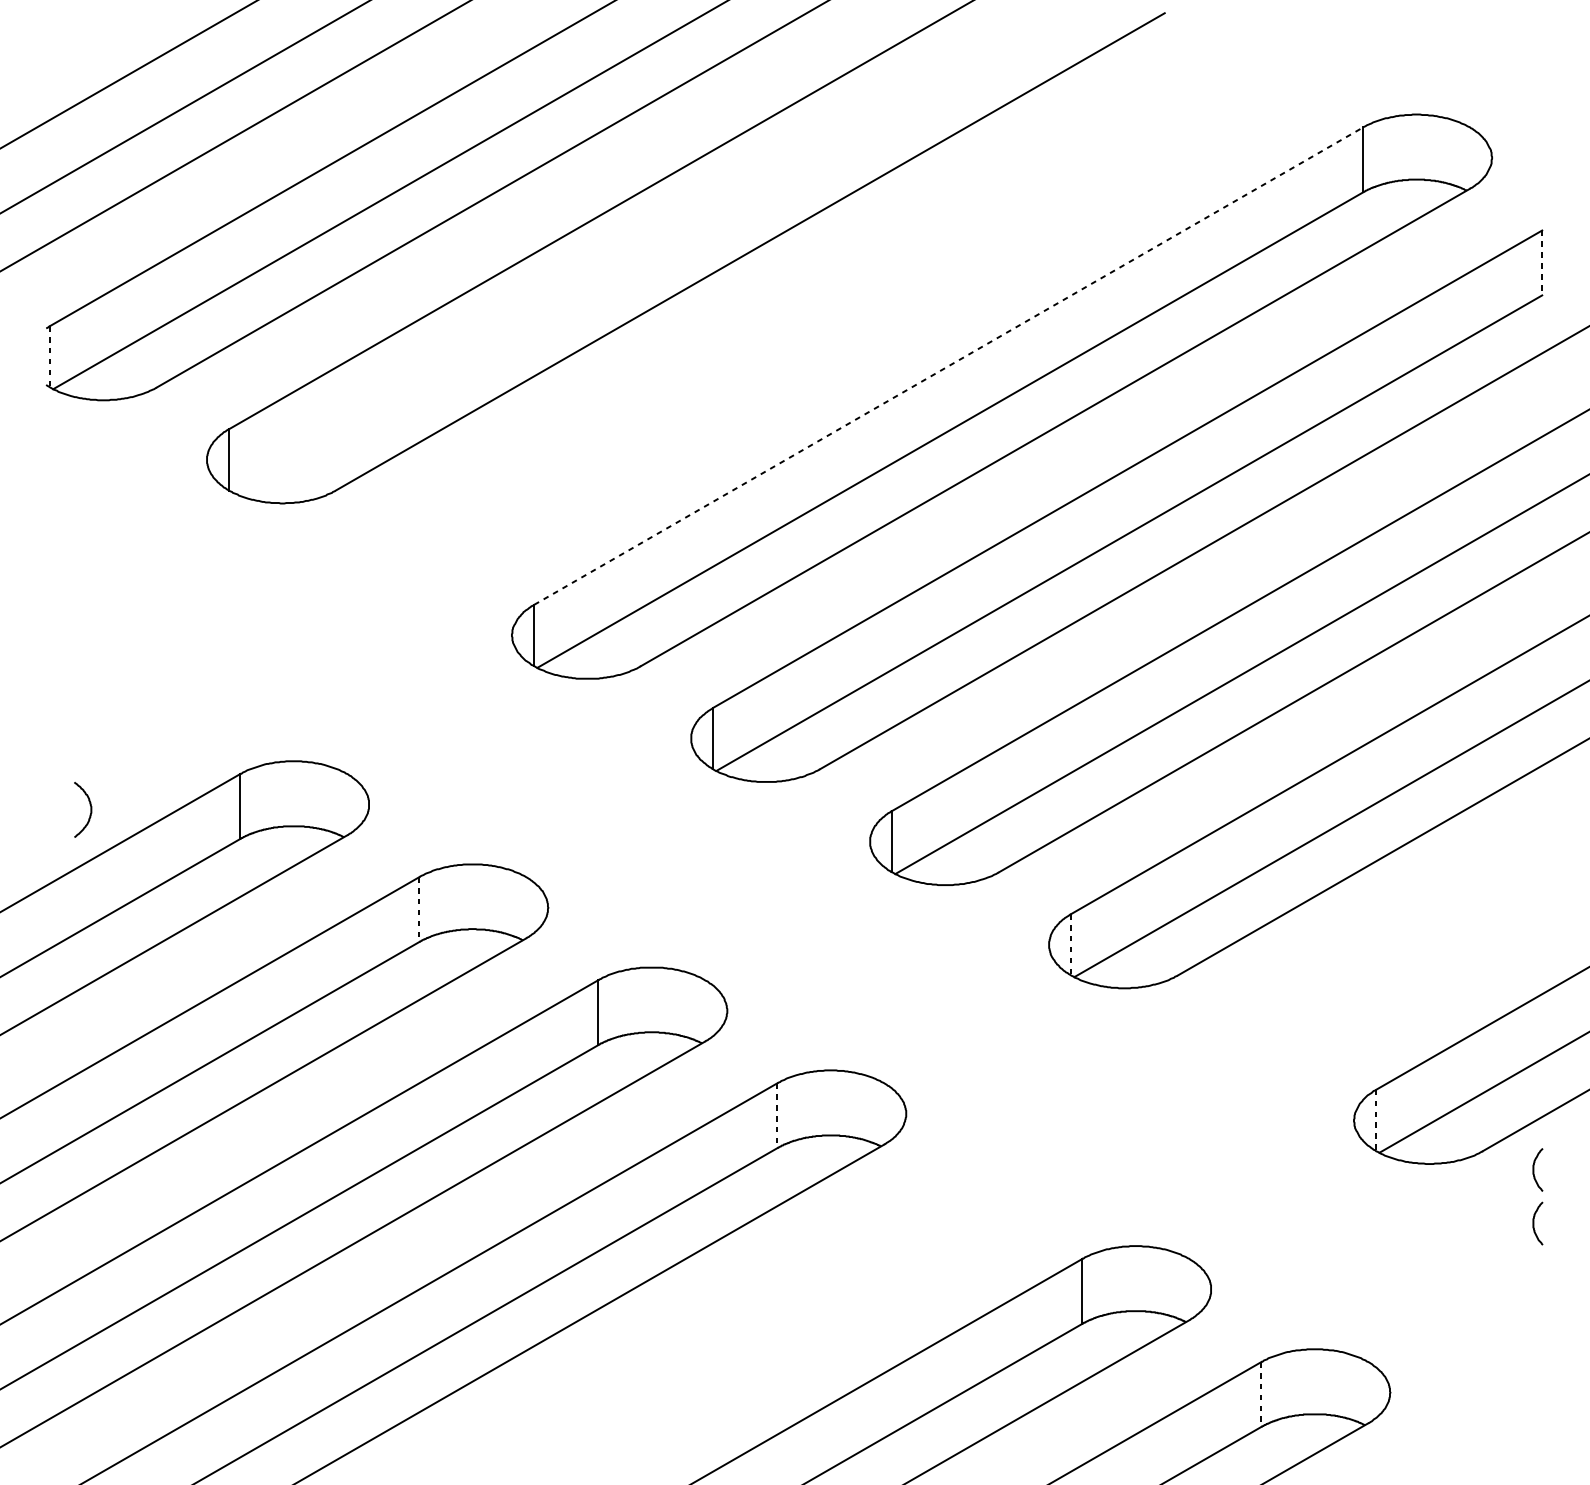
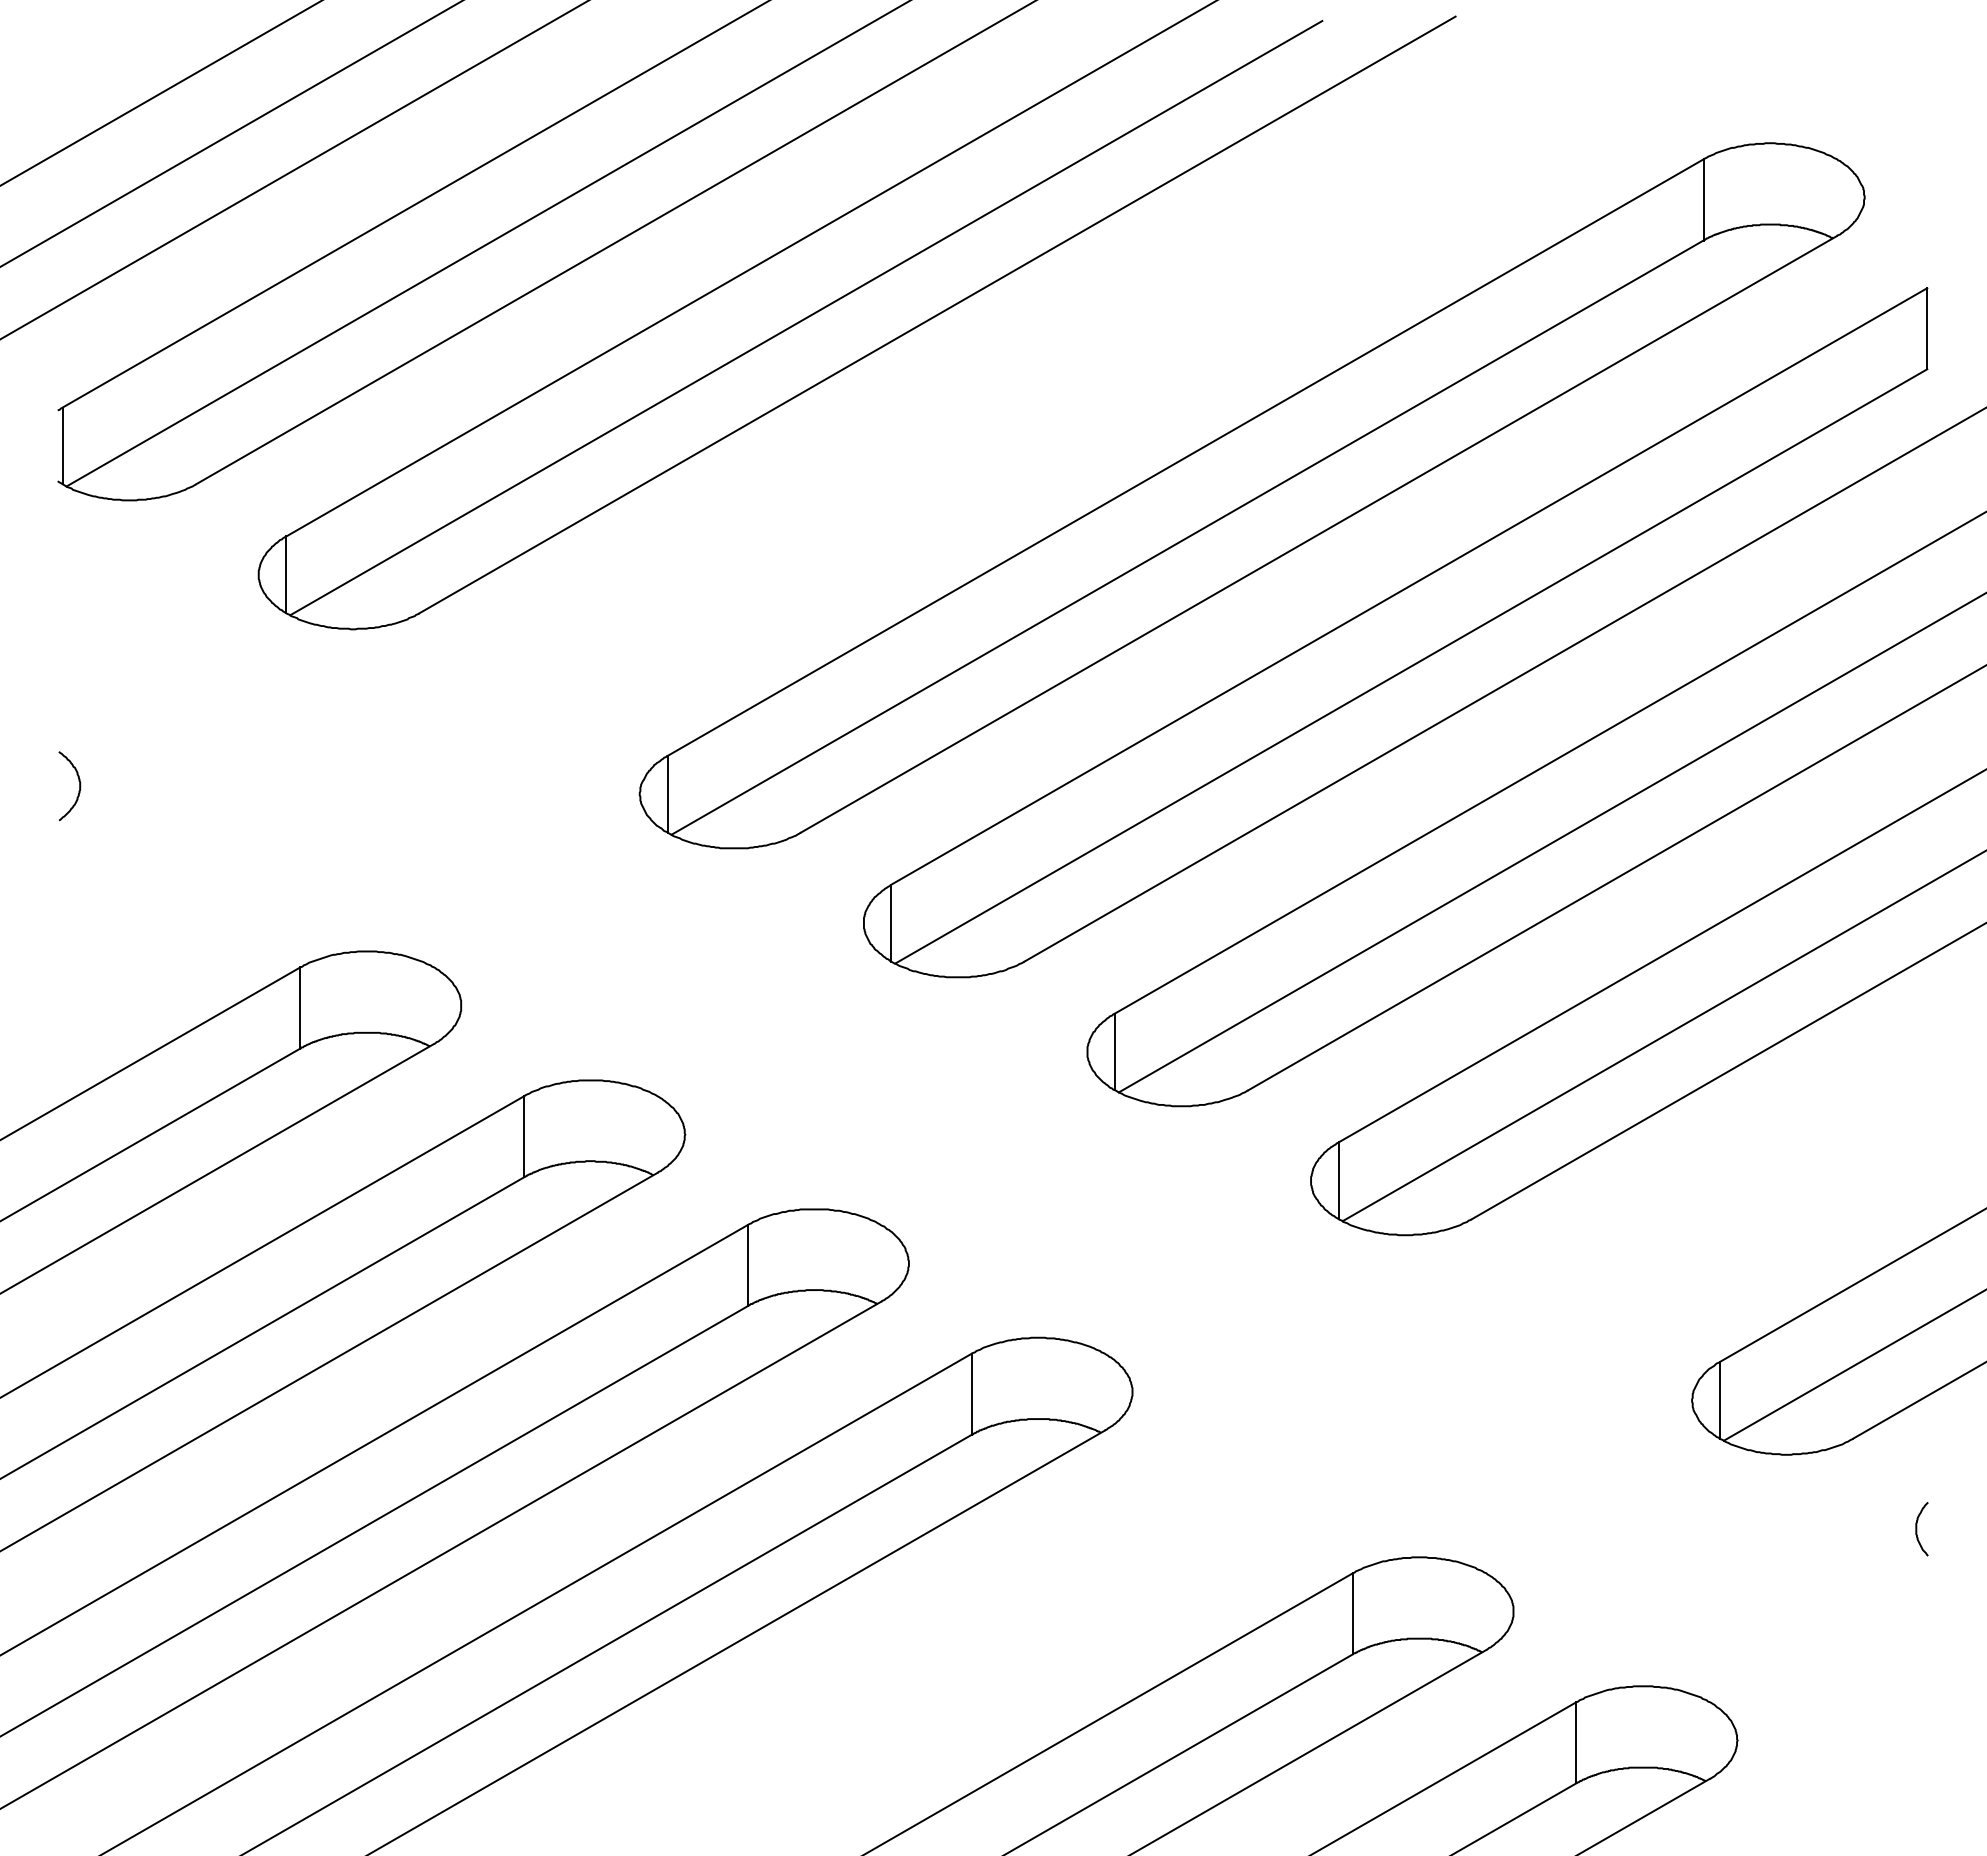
line: (645, 253) -> (806, 317), added
line: (1542, 262) -> (1927, 328), dashed -> solid
line: (50, 357) -> (62, 446), dashed -> solid
line: (948, 366) -> (1185, 457), dashed -> solid
curve: (90, 813) -> (78, 790), moved
line: (419, 909) -> (524, 1136), dashed -> solid
line: (1071, 945) -> (1338, 1181), dashed -> solid
line: (777, 1115) -> (971, 1394), dashed -> solid
line: (1375, 1120) -> (1719, 1400), dashed -> solid
curve: (1534, 1170) -> (1917, 1462), removed
line: (1261, 1394) -> (1576, 1742), dashed -> solid

